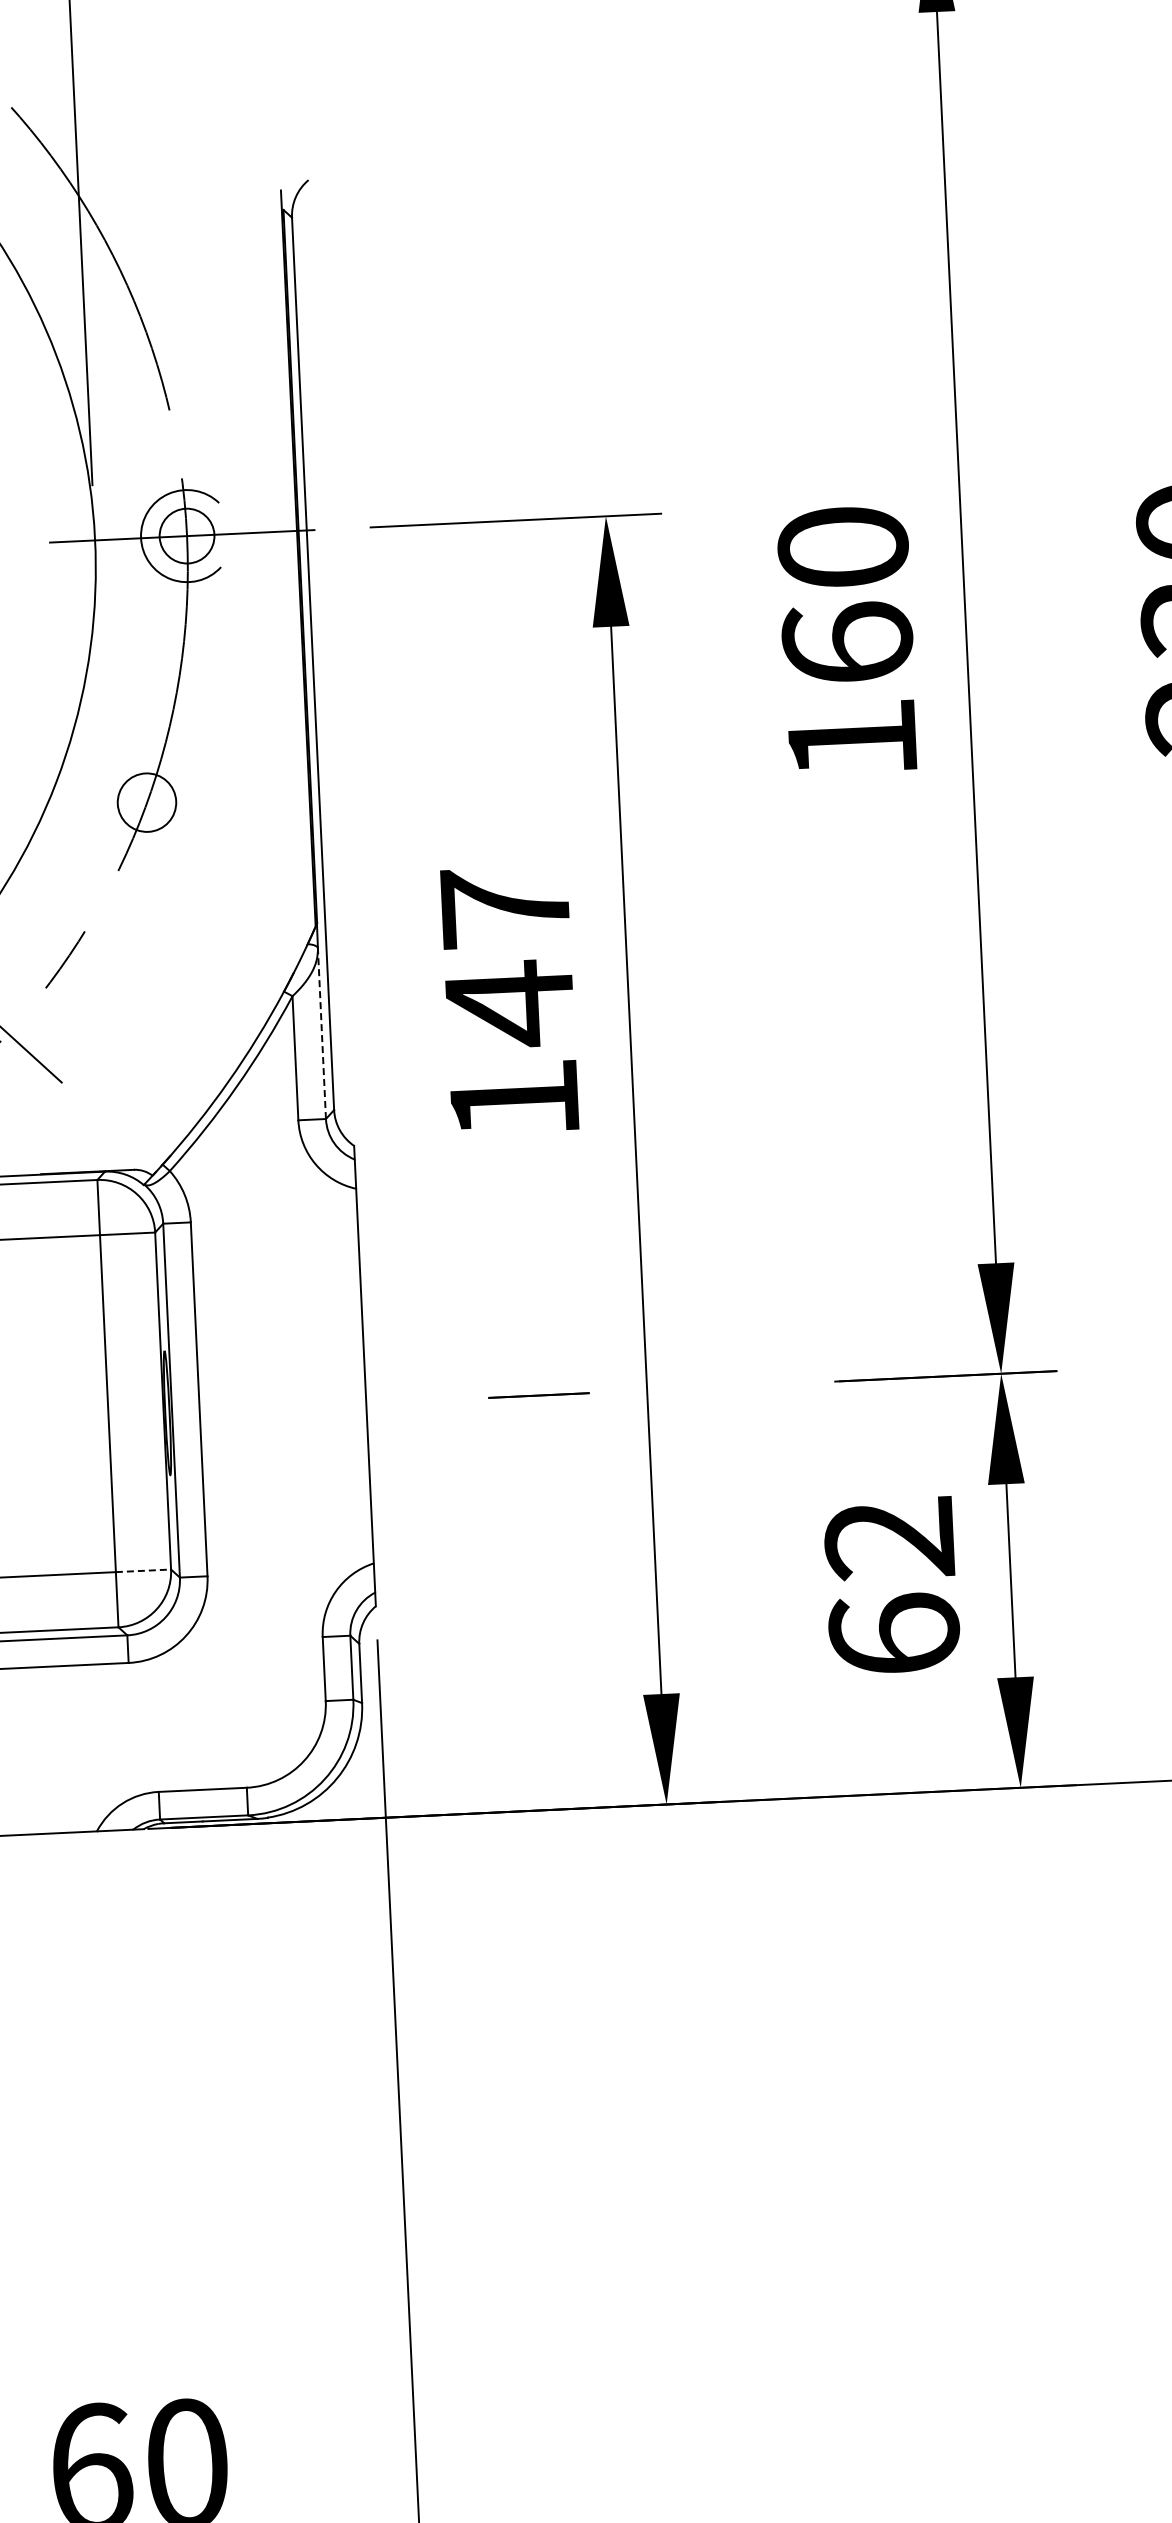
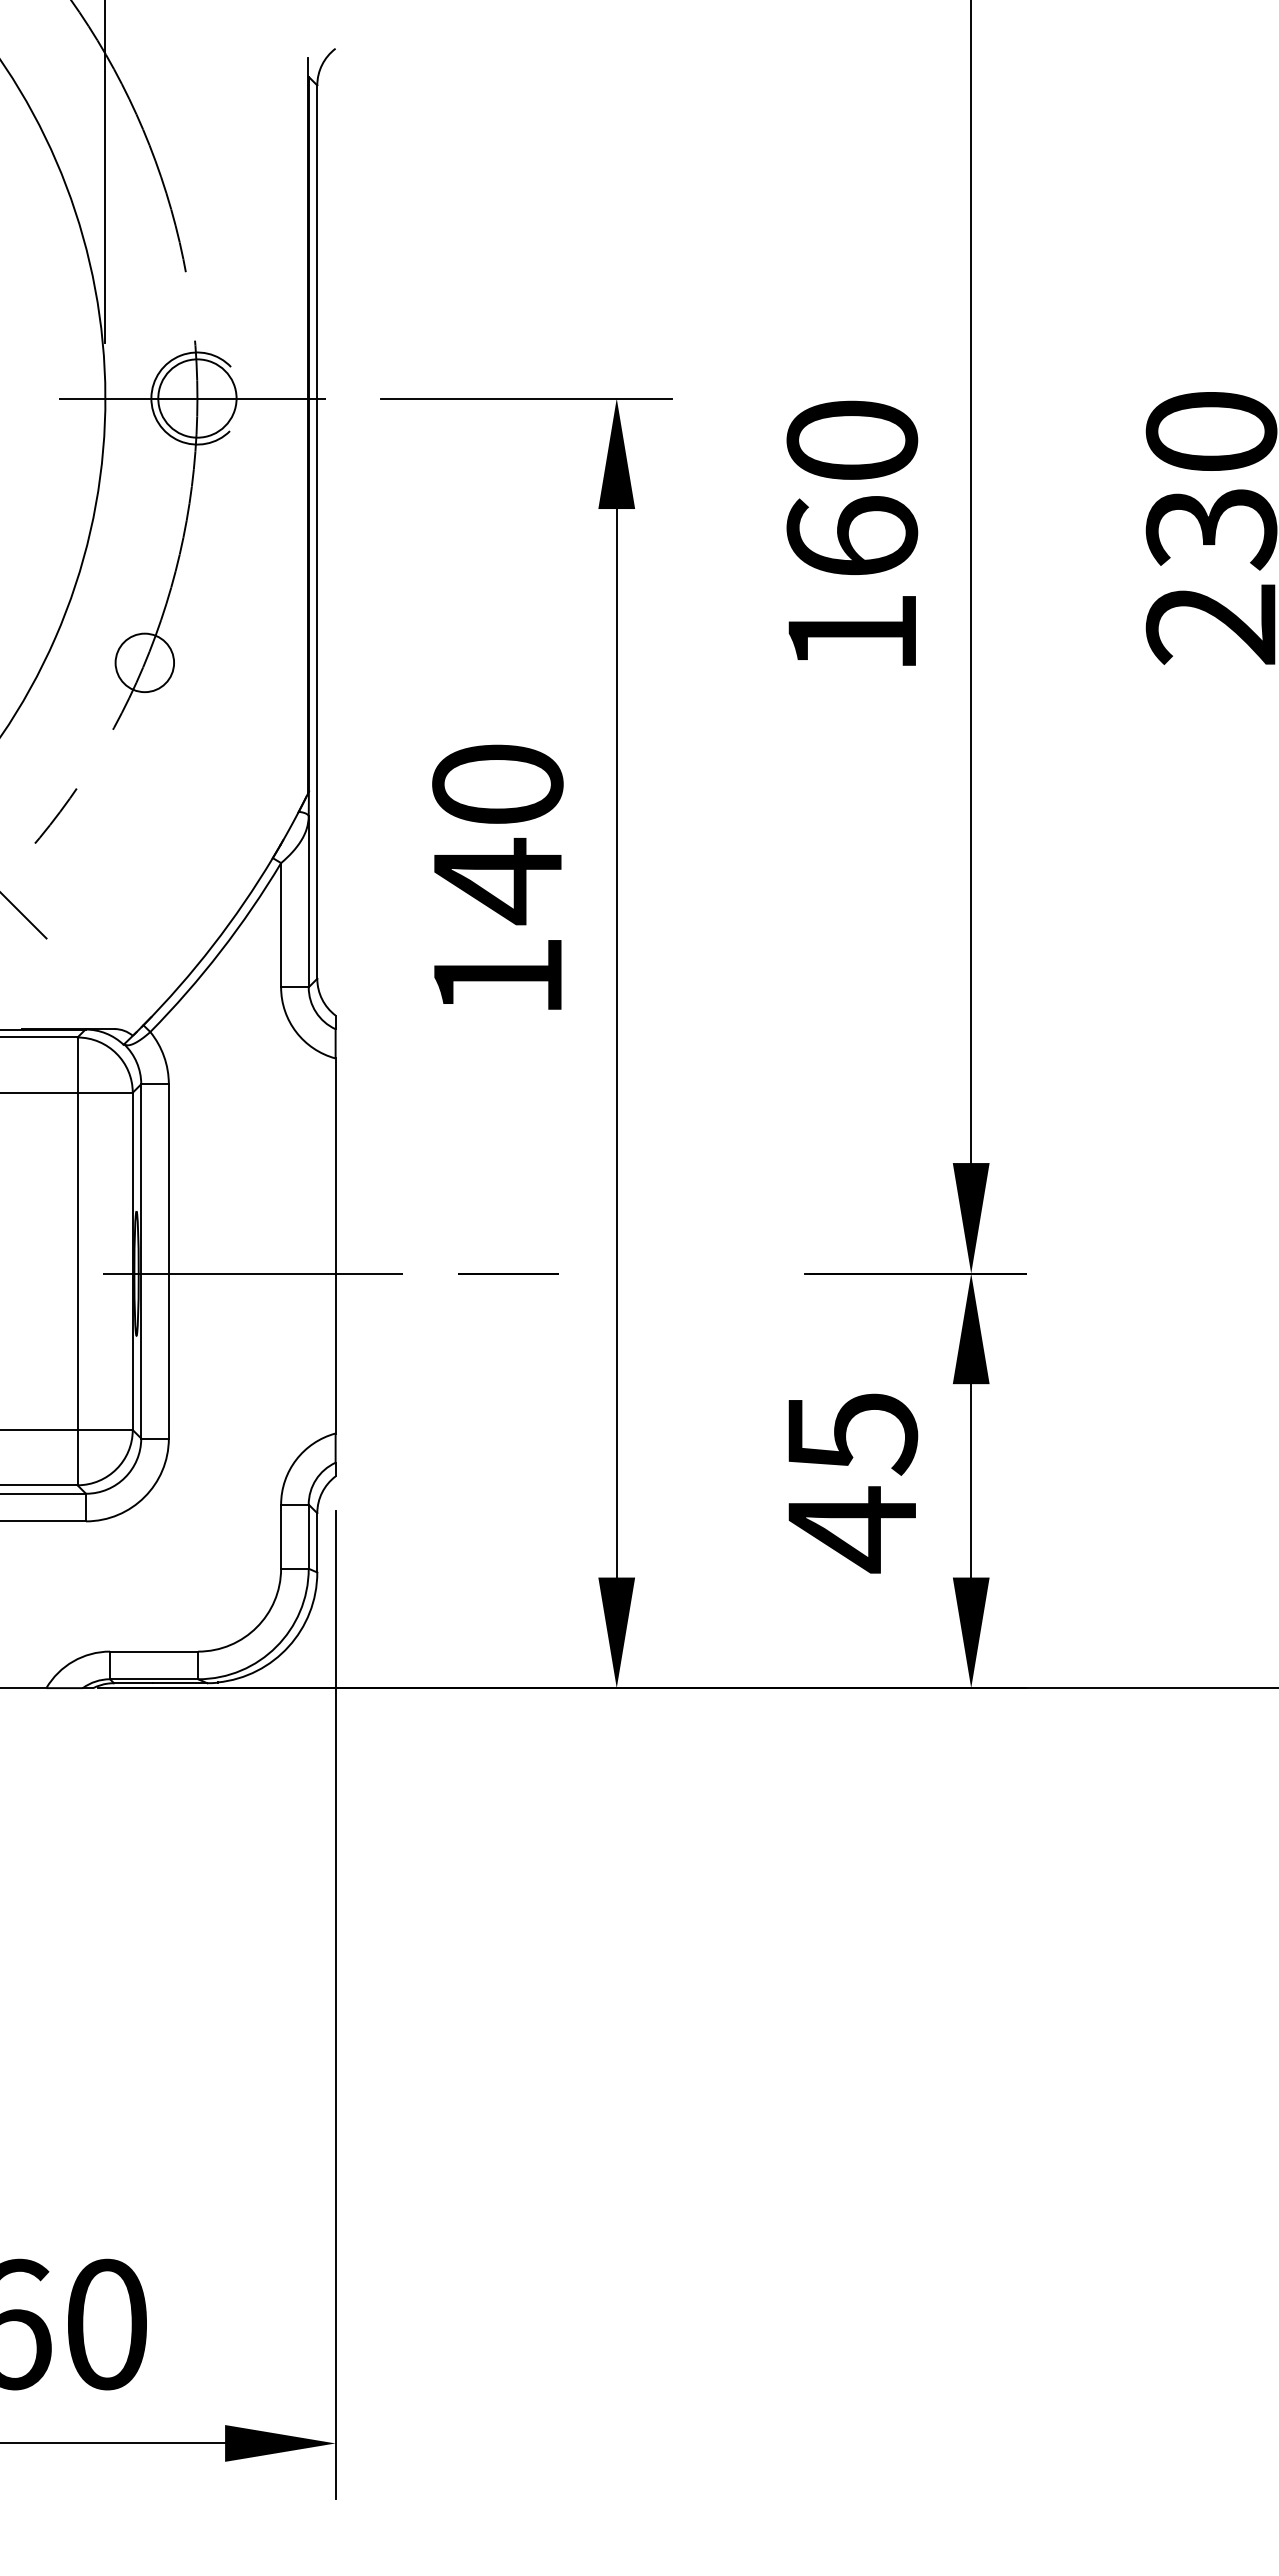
circle: (187, 536) -> (197, 398), size x1.43
text: (504, 906) -> (497, 783), 147 -> 140
line: (321, 1033) -> (308, 901), dashed -> solid
line: (283, 1407) -> (252, 1273), added
line: (143, 1571) -> (105, 1430), dashed -> solid
text: (892, 1589) -> (852, 1483), 62 -> 45

